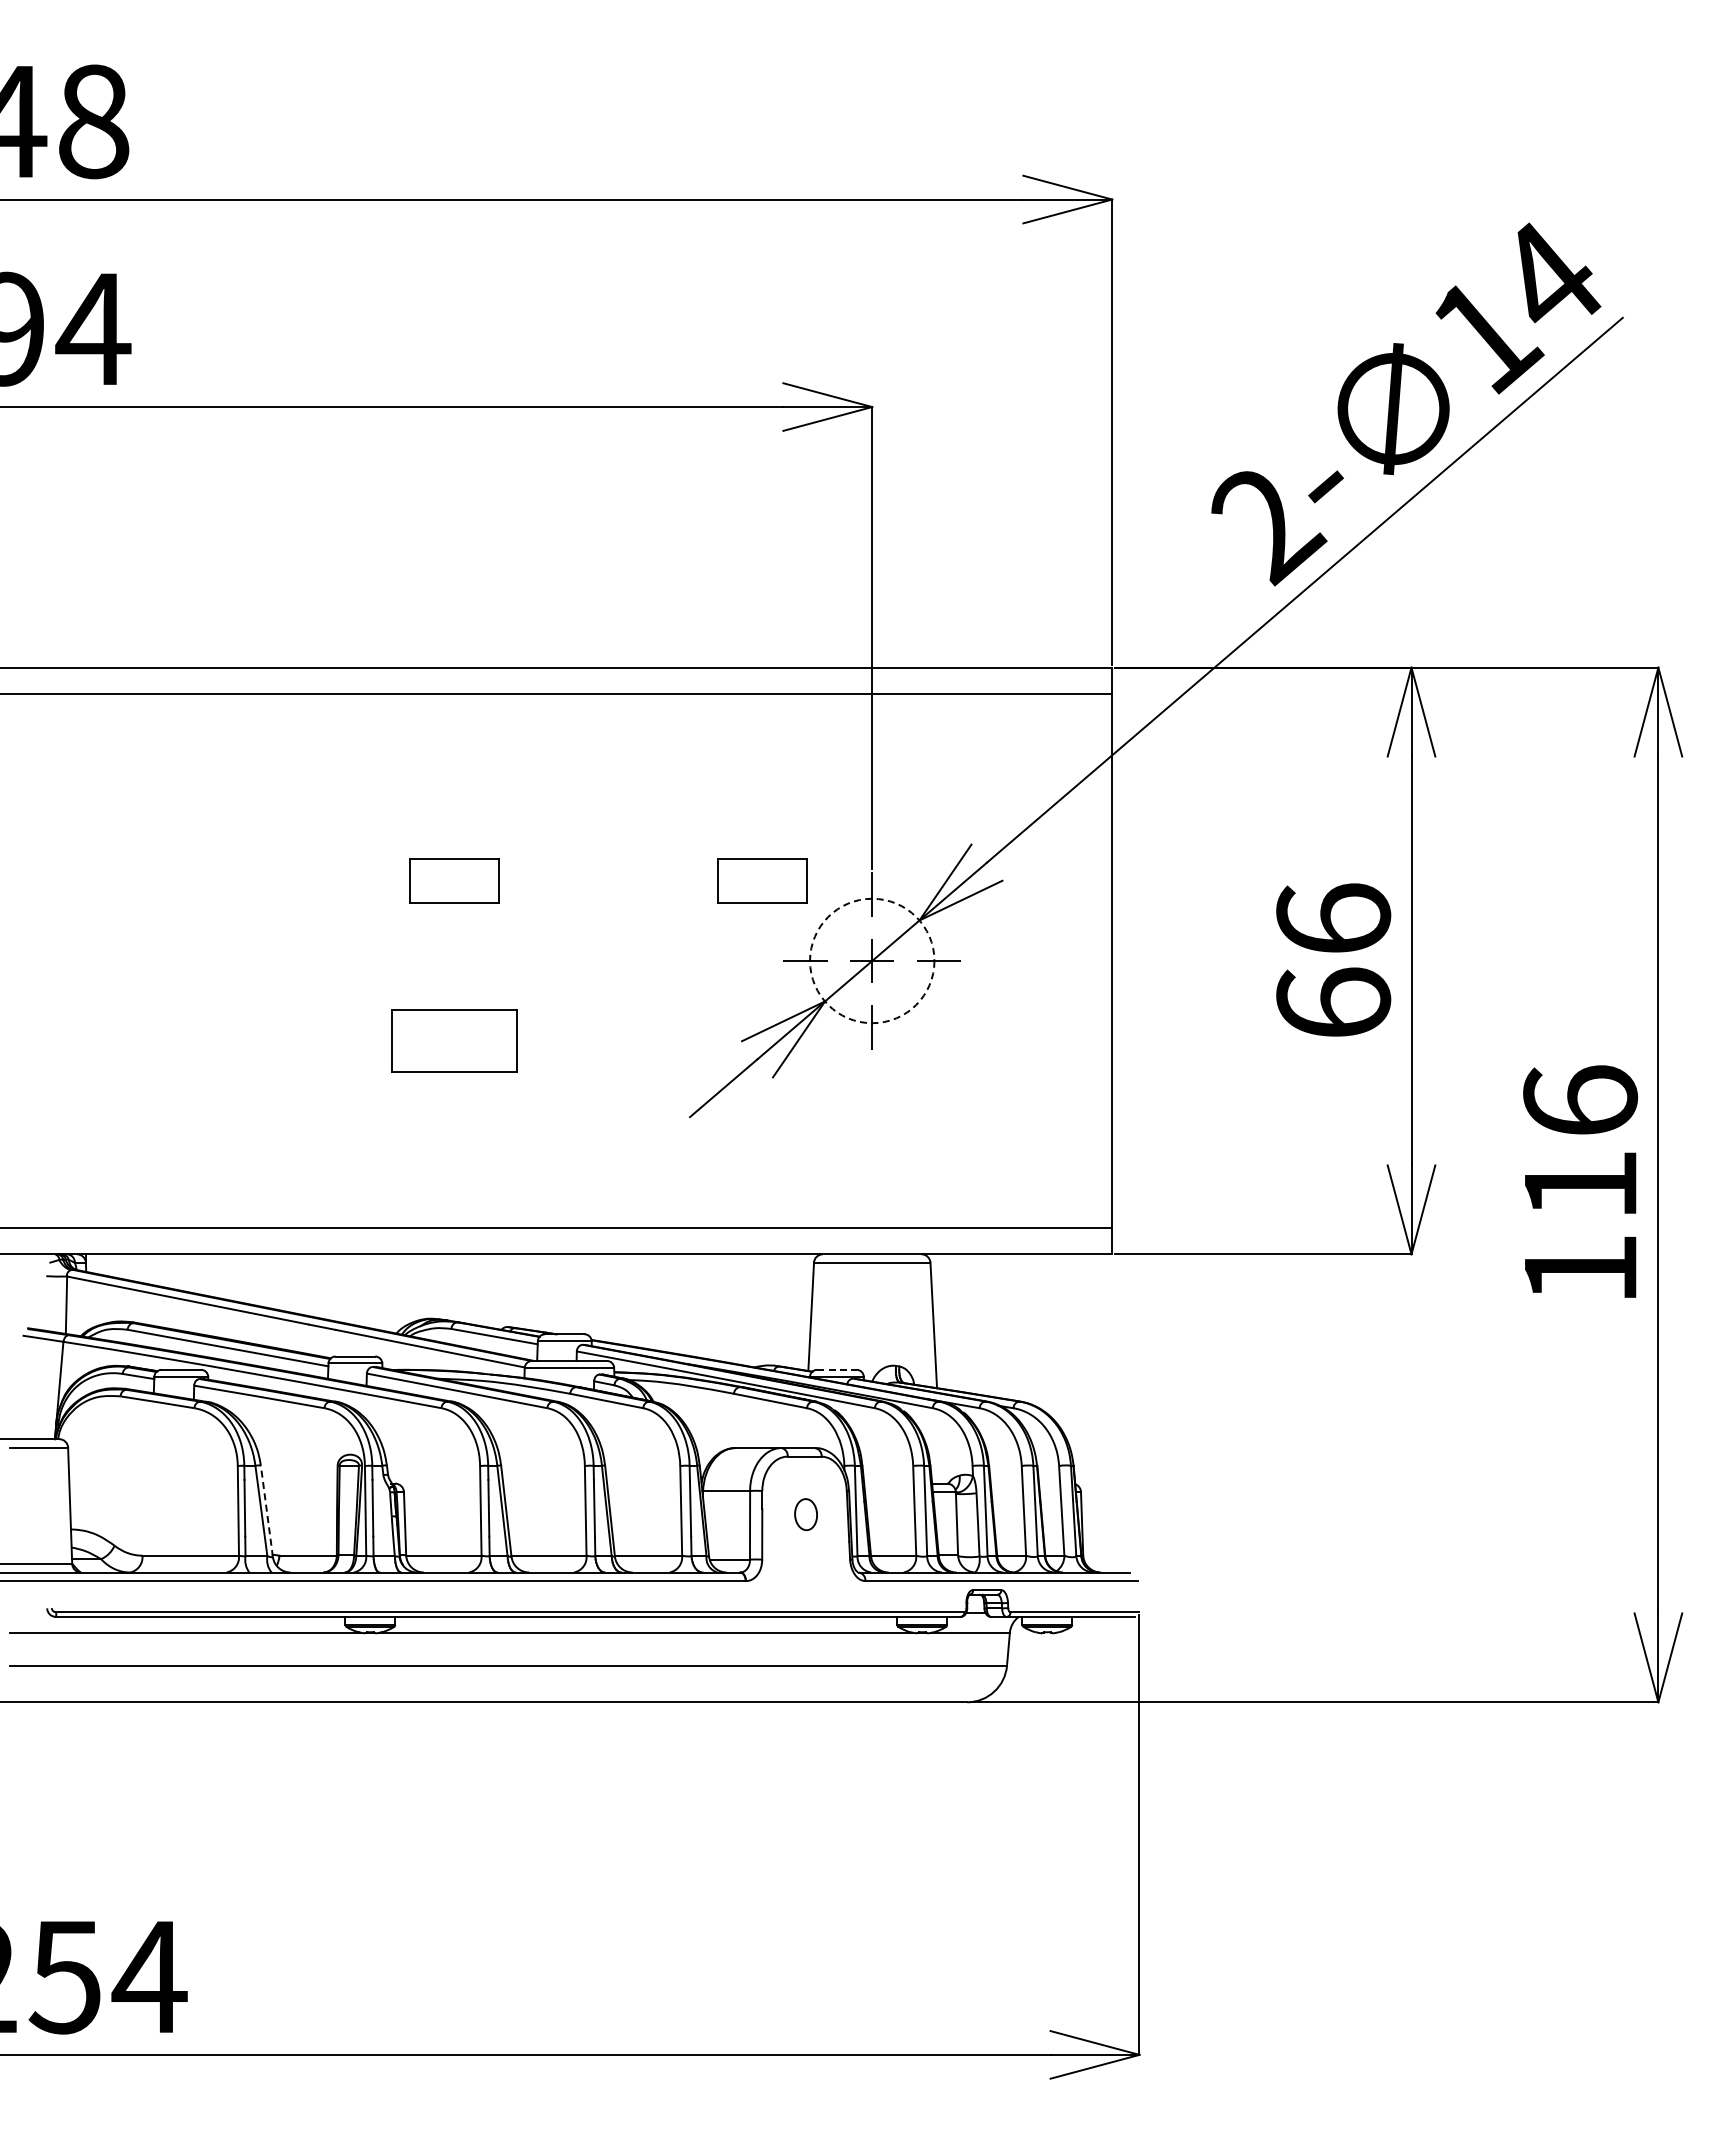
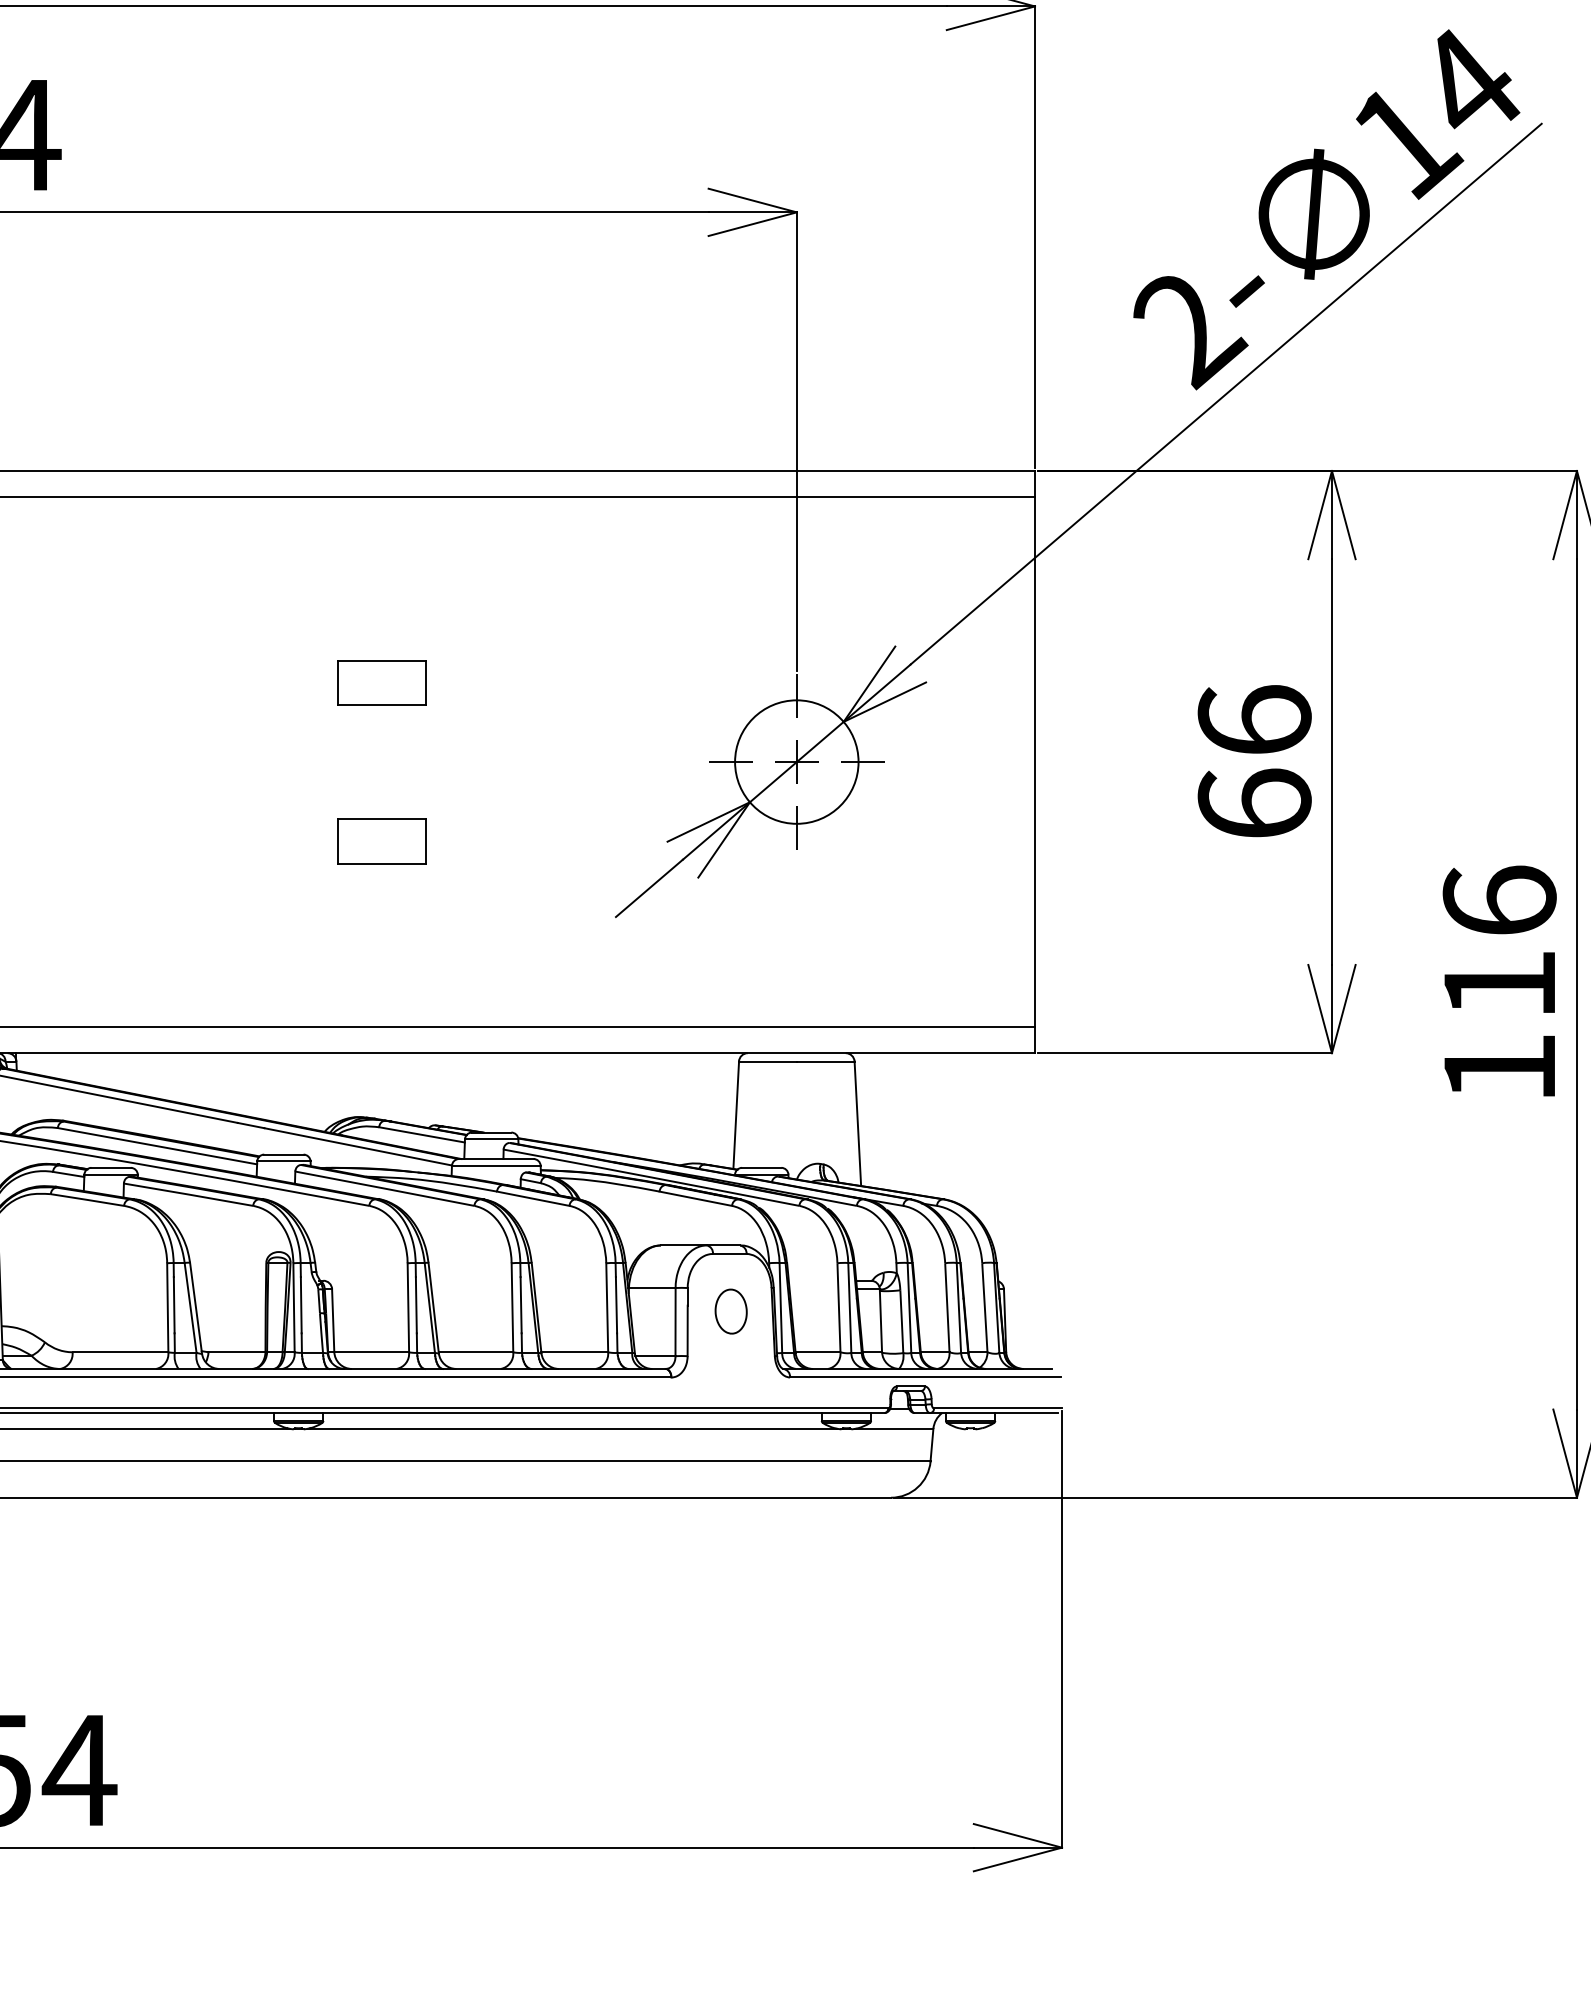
part: (762, 880) -> (687, 682), removed
circle: (872, 960) -> (797, 761), dashed -> solid
part: (454, 1040) -> (382, 840), size x0.71
line: (836, 1369) -> (761, 1167), dashed -> solid
line: (266, 1510) -> (195, 1307), dashed -> solid
part: (805, 1514) -> (730, 1311), size x1.43

